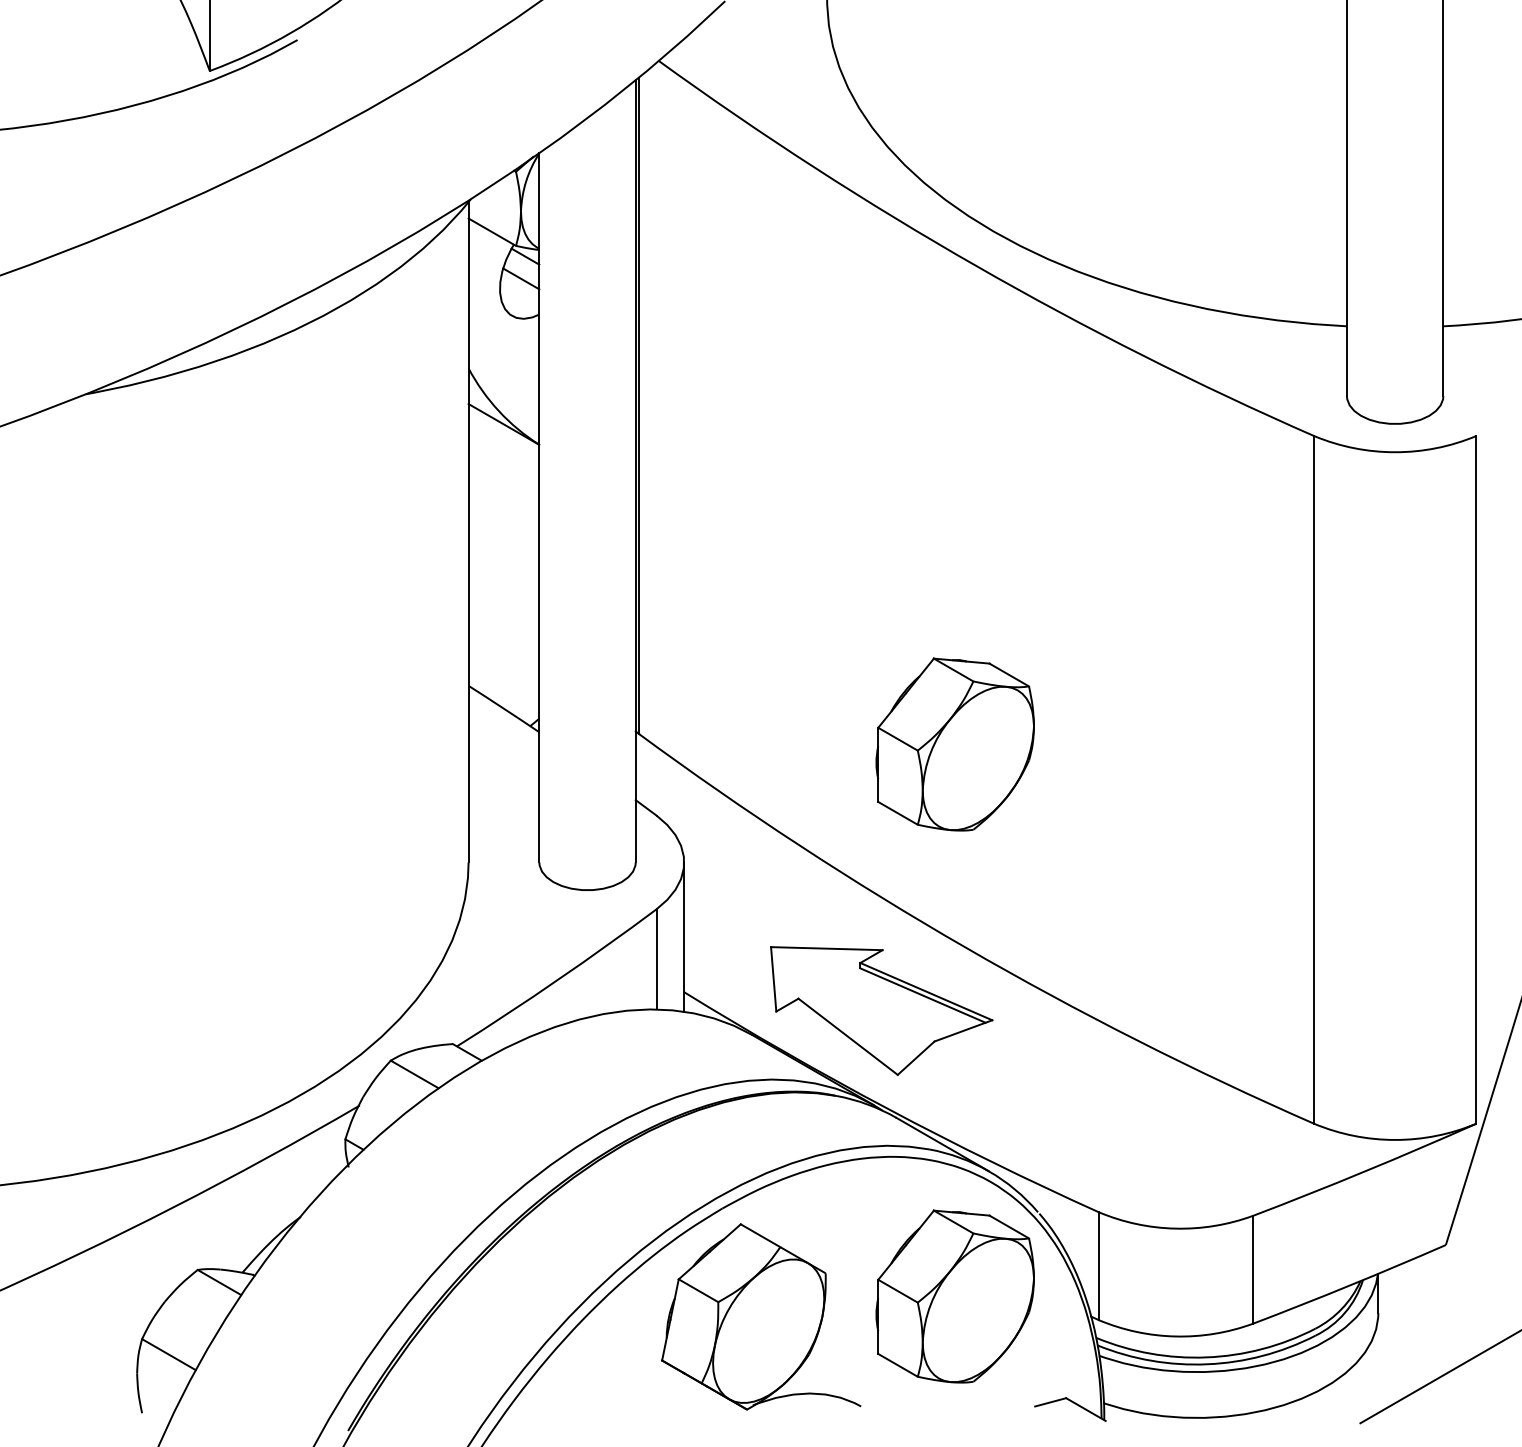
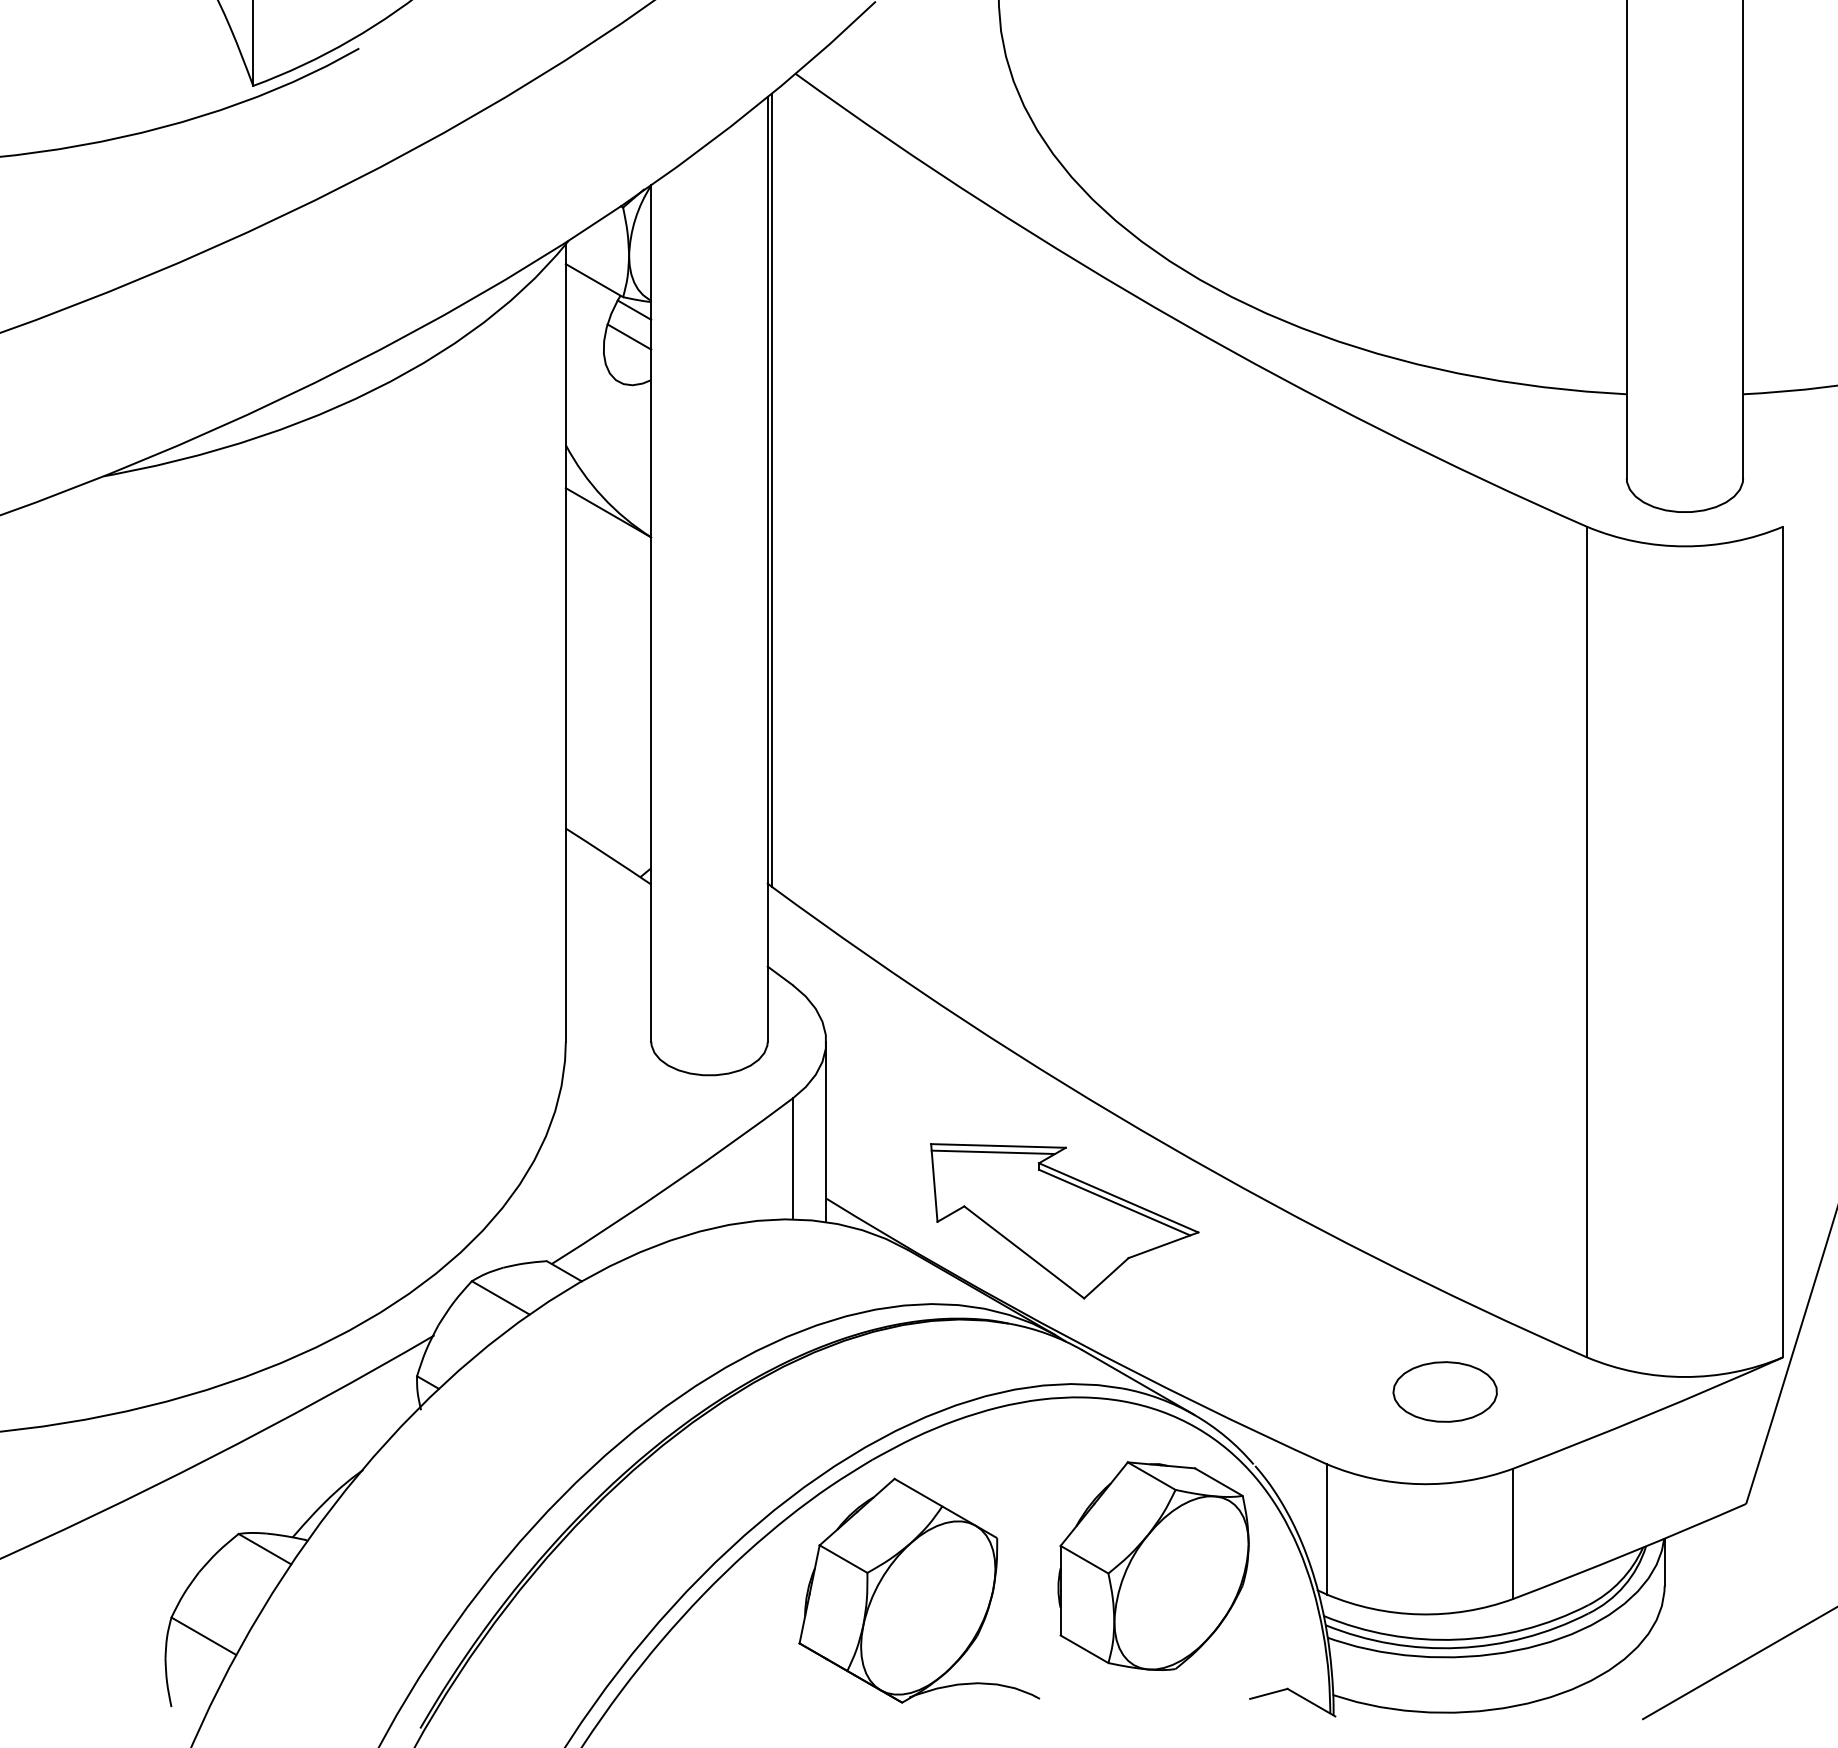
part: (954, 744) -> (1152, 899), removed
line: (822, 953) -> (993, 1151), added
part: (1196, 1151) -> (1444, 1390), added

